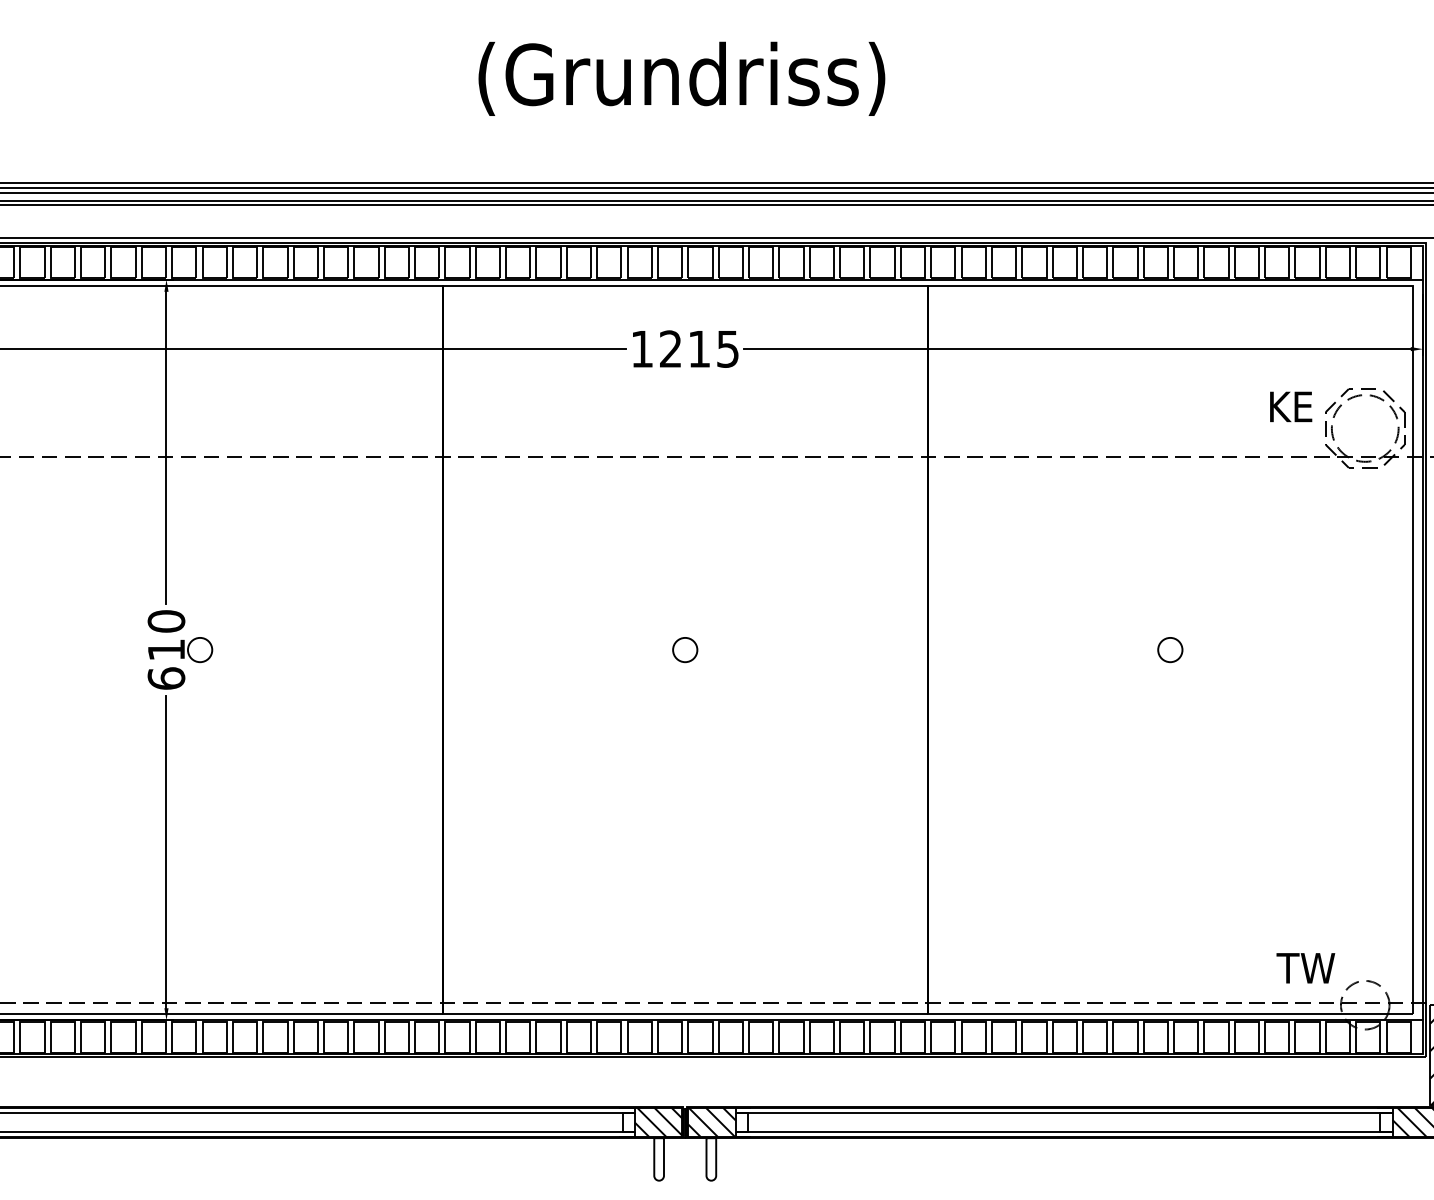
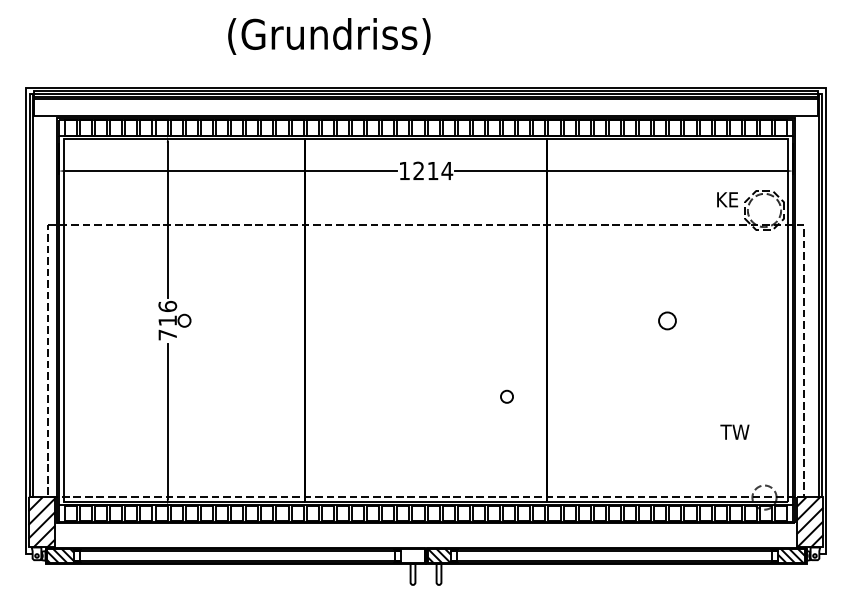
text: (682, 78) -> (329, 36), moved
text: (728, 350) -> (447, 171), 1215 -> 1214
text: (165, 649) -> (167, 320), 610 -> 716
circle: (684, 649) -> (506, 396), moved
circle: (1170, 649) -> (667, 320), size x1.4
text: (1304, 966) -> (734, 431), moved
hatch: (658, 1121) -> (412, 555), removed

